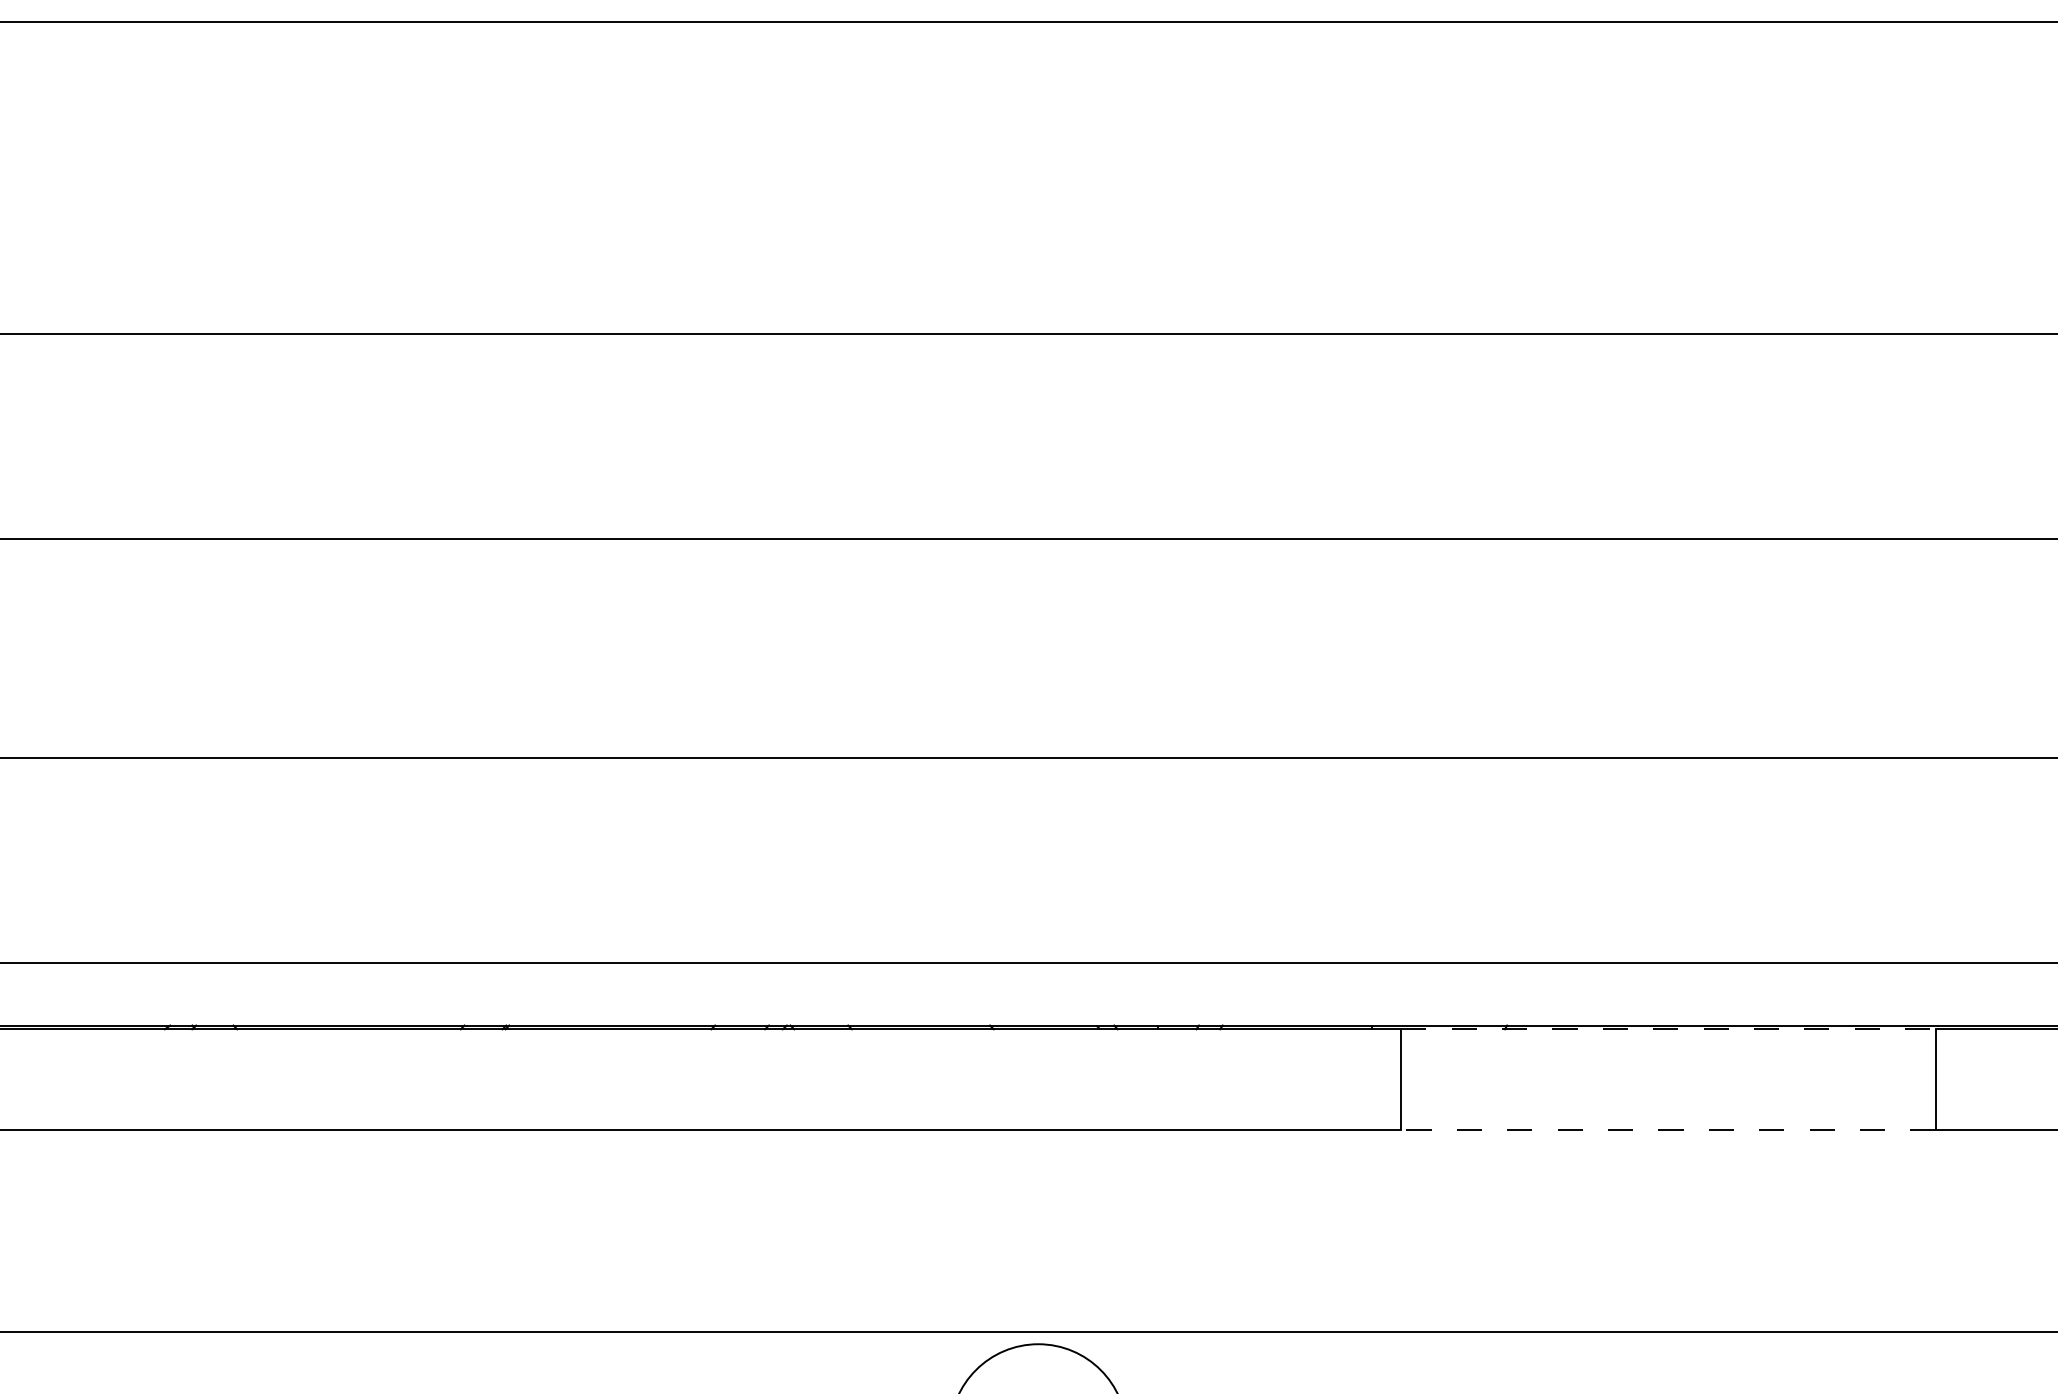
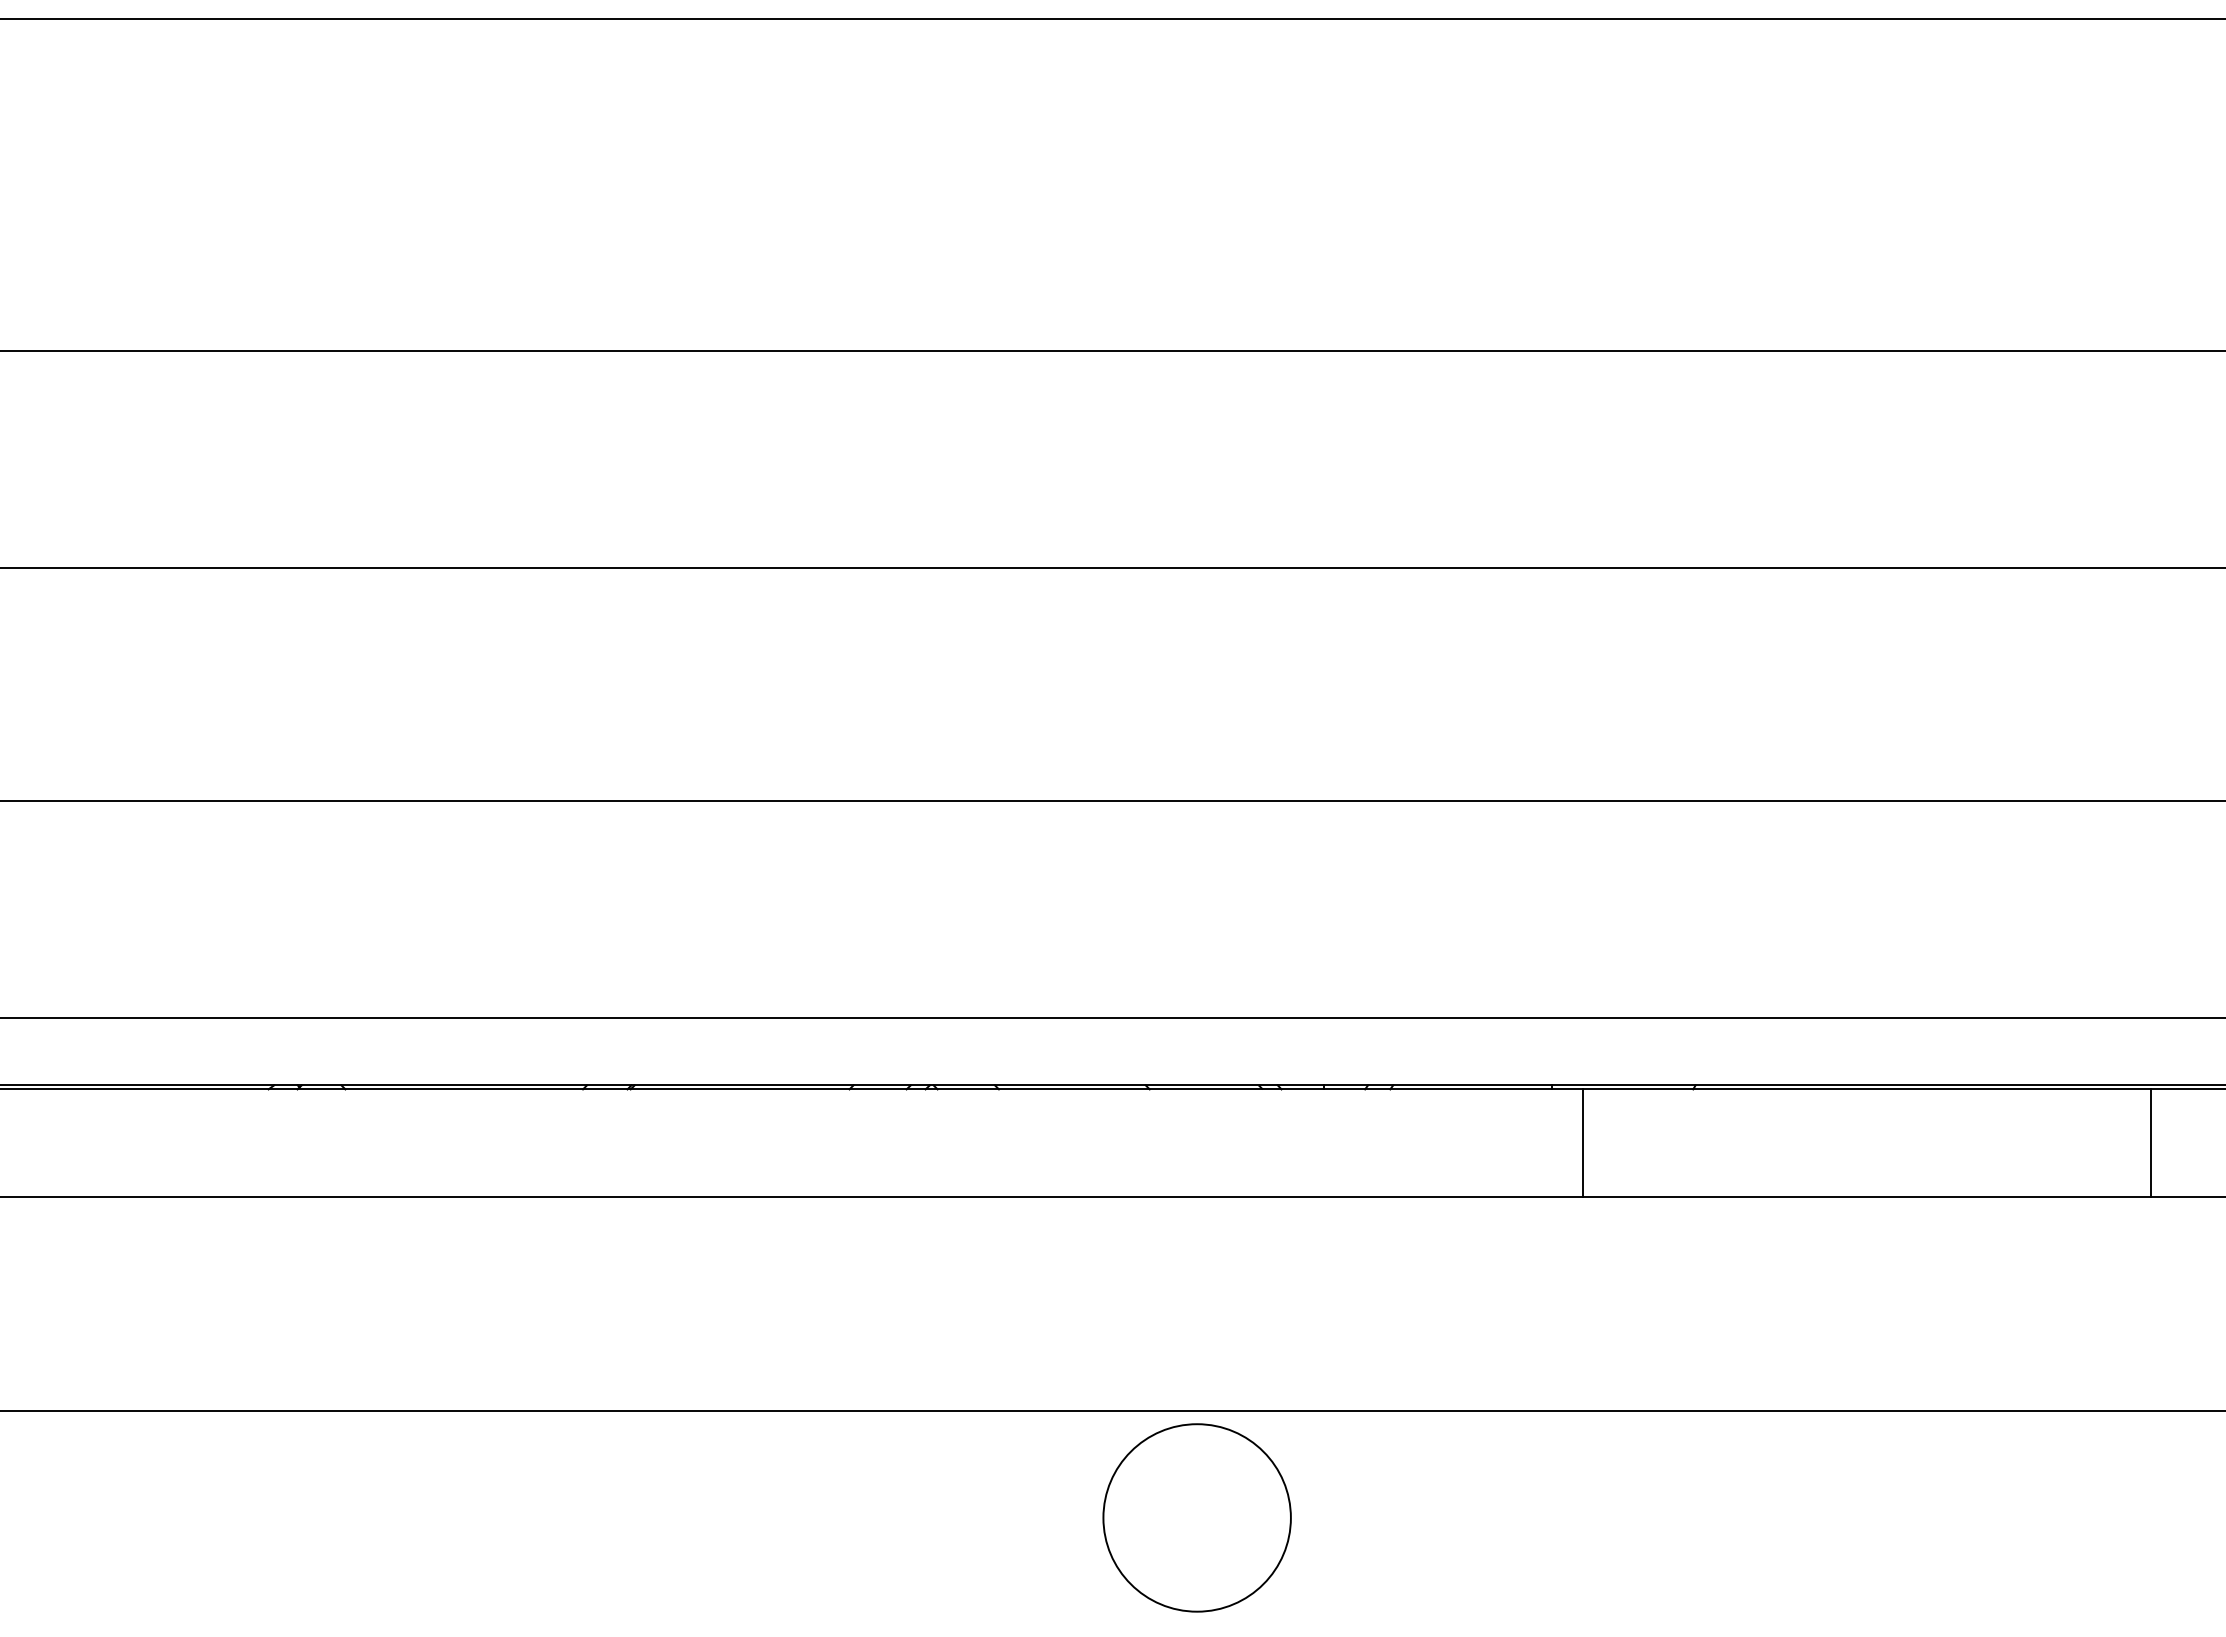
line: (1668, 1029) -> (1867, 1089), dashed -> solid
line: (1667, 1130) -> (1866, 1196), dashed -> solid

